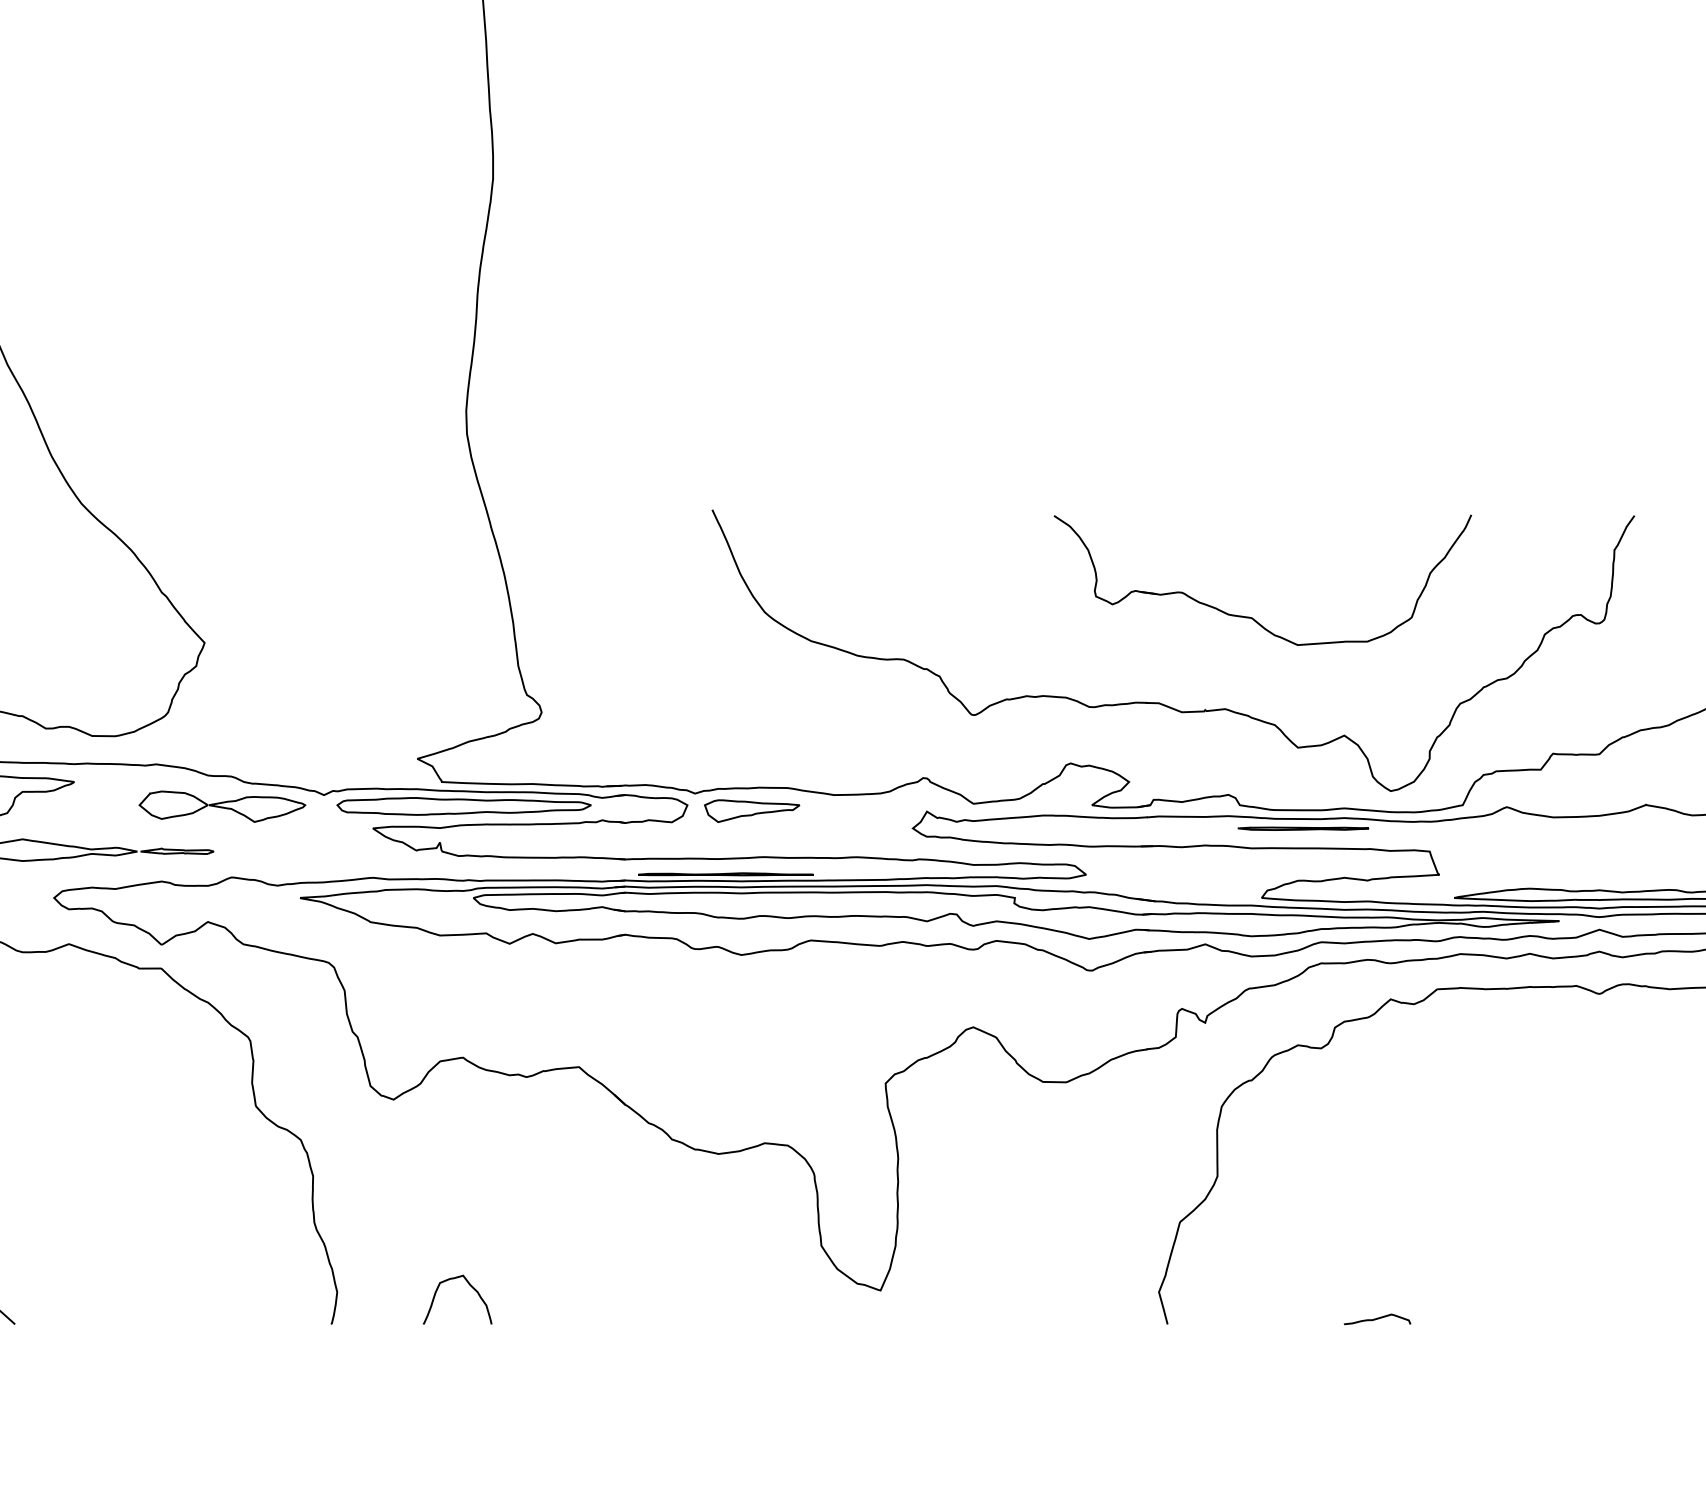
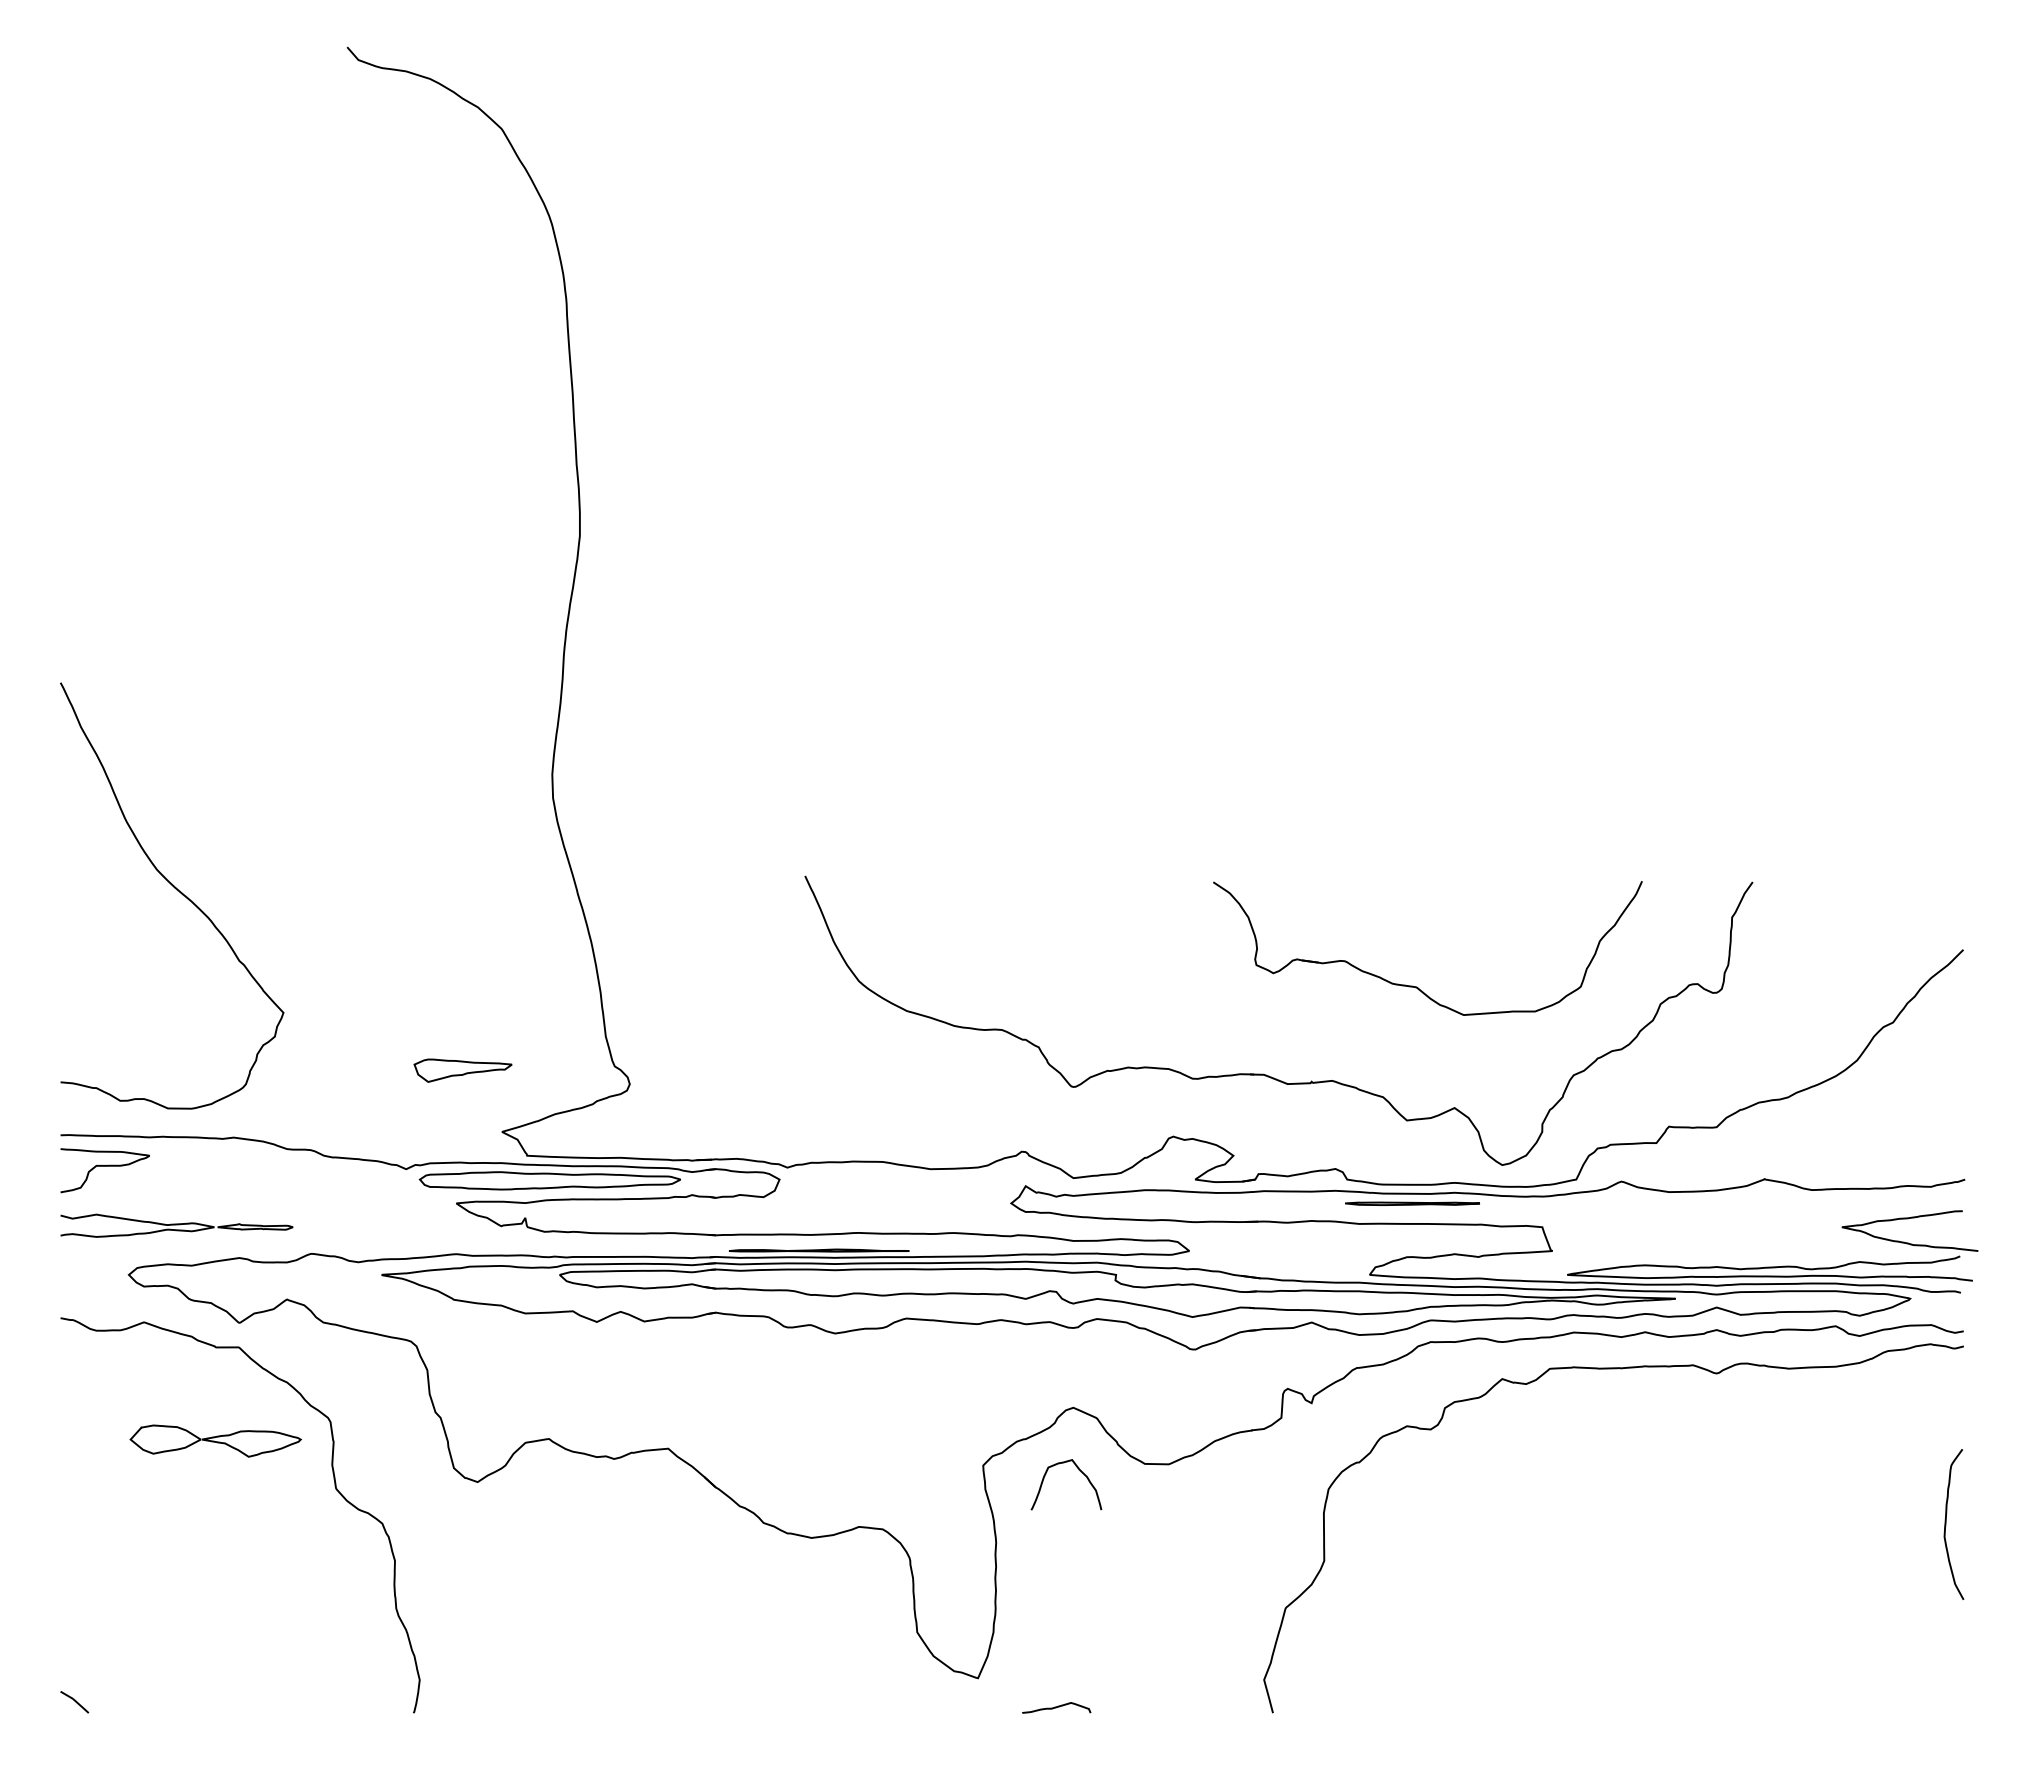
part: (1252, 617) -> (1417, 986), moved
part: (222, 806) -> (215, 1440), moved
part: (751, 810) -> (462, 1070), moved
curve: (469, 1285) -> (1078, 1470), moved
curve: (1377, 1318) -> (1056, 1707), moved

